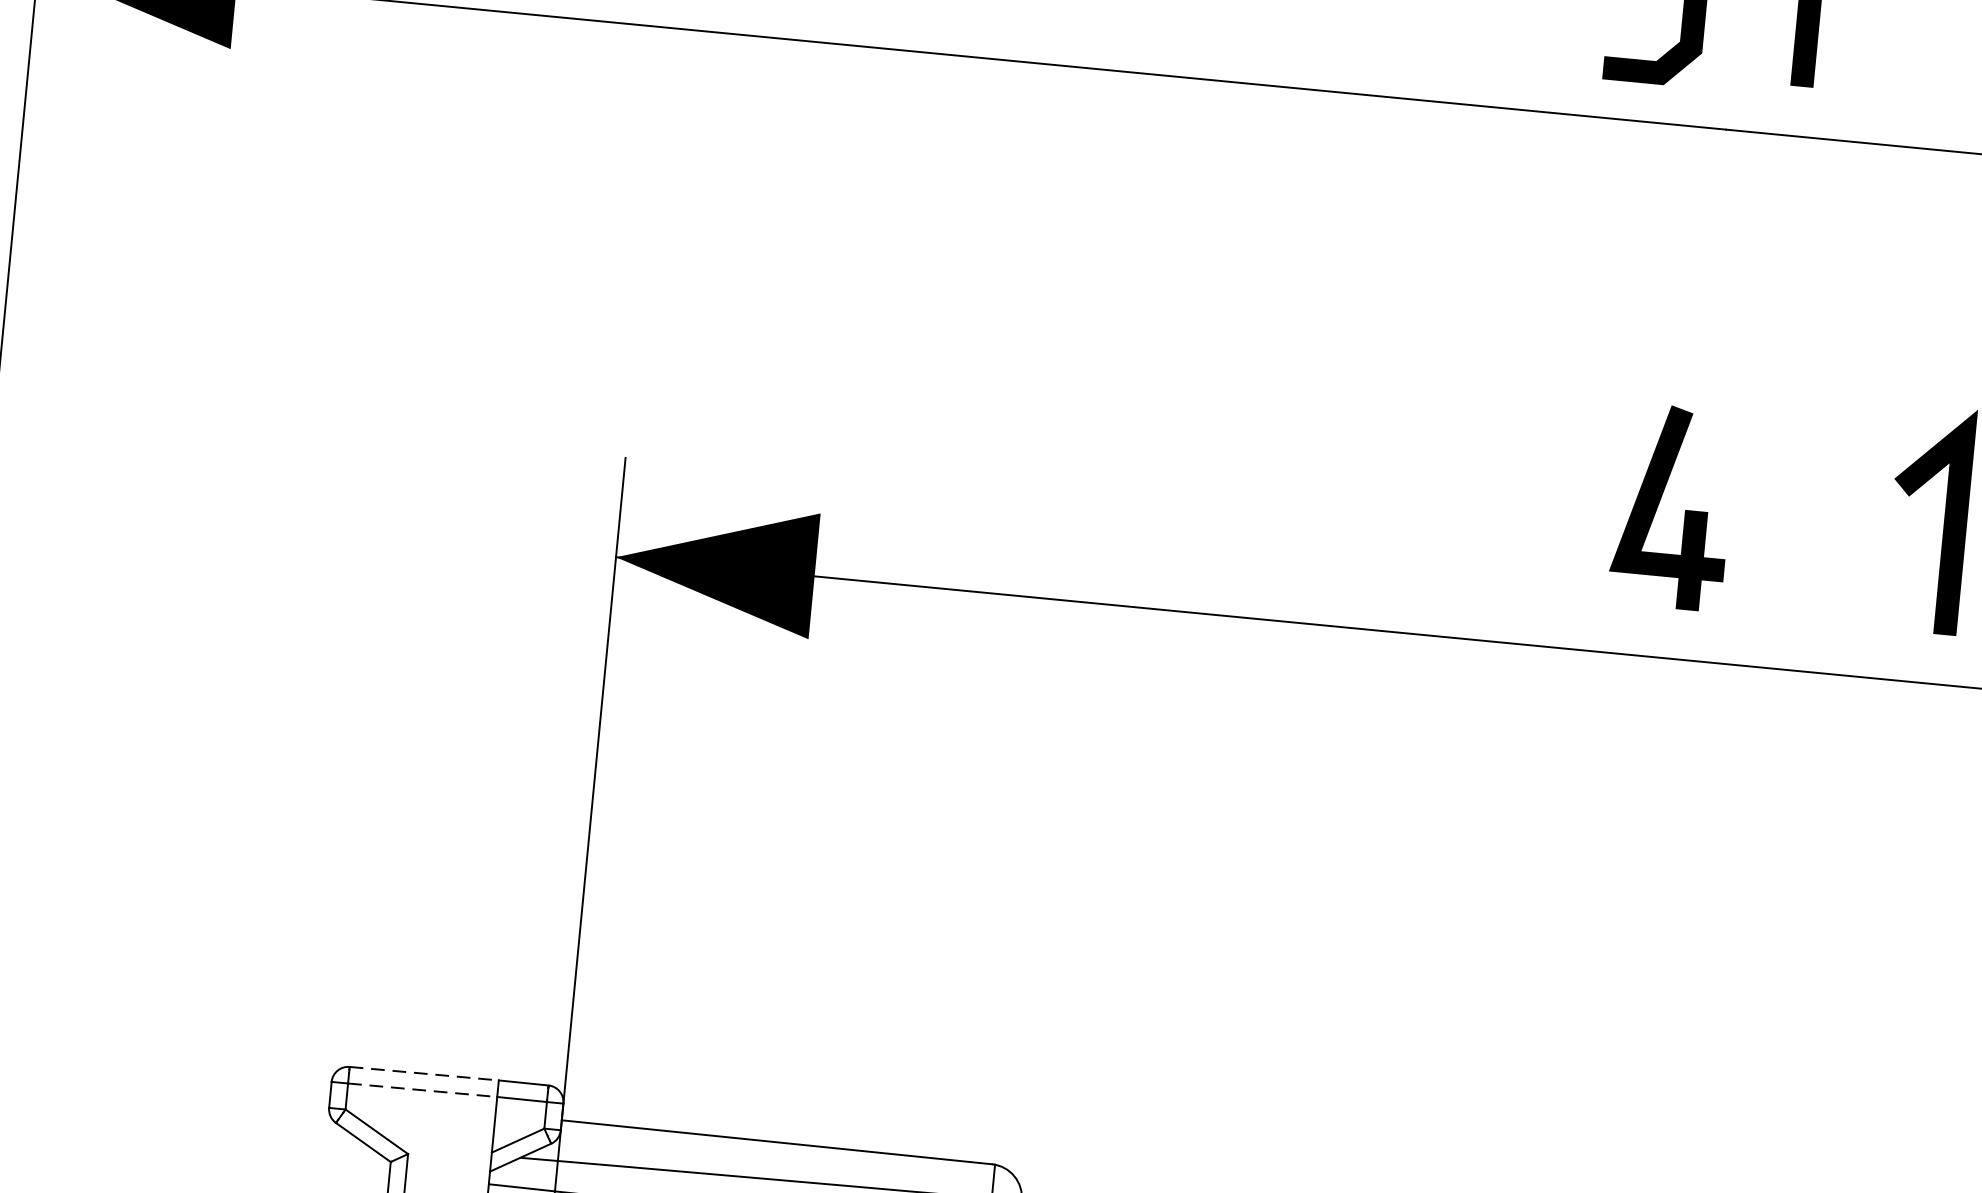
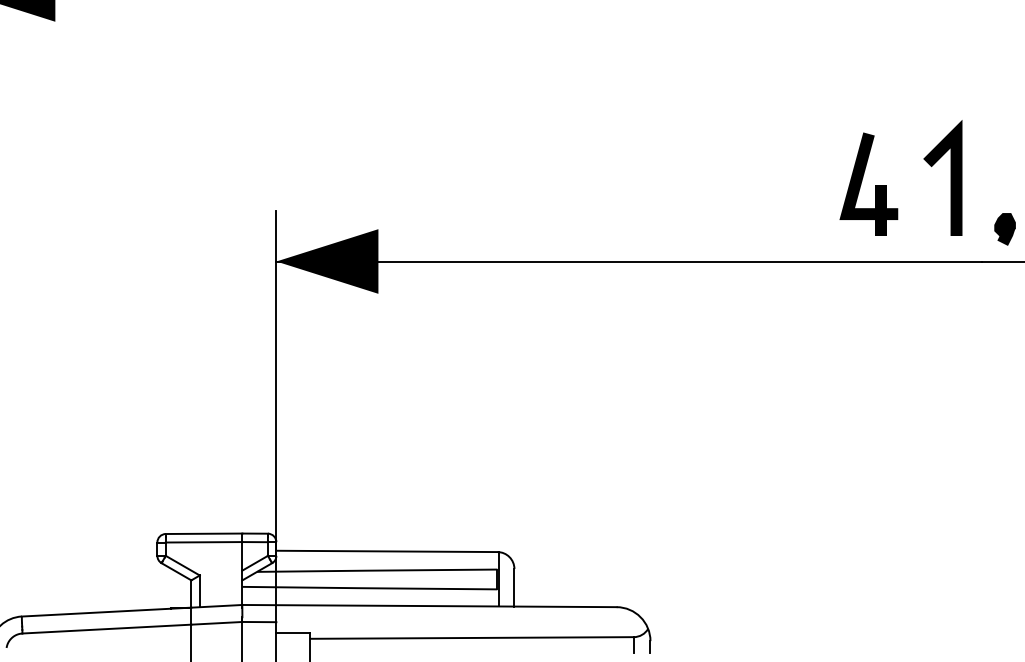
part: (1660, 500) -> (862, 181), moved
line: (425, 1073) -> (204, 533), dashed -> solid
line: (423, 1090) -> (204, 542), dashed -> solid

